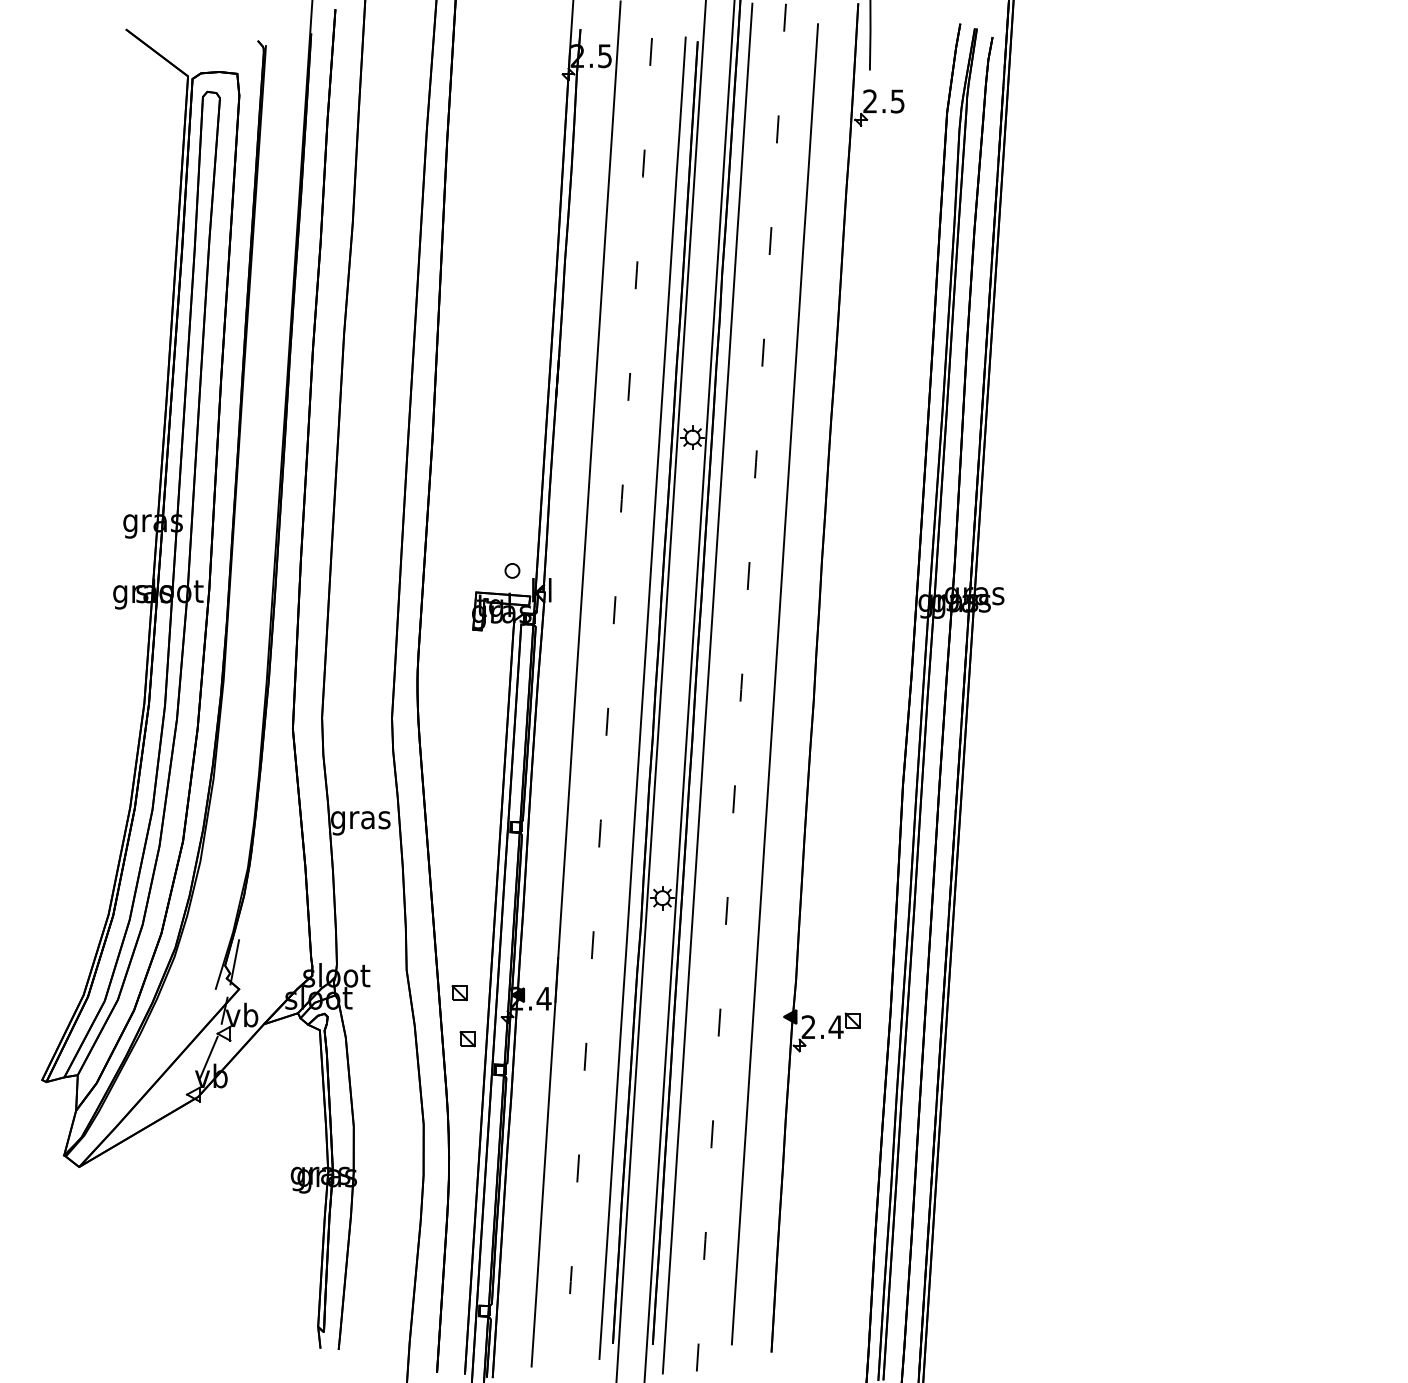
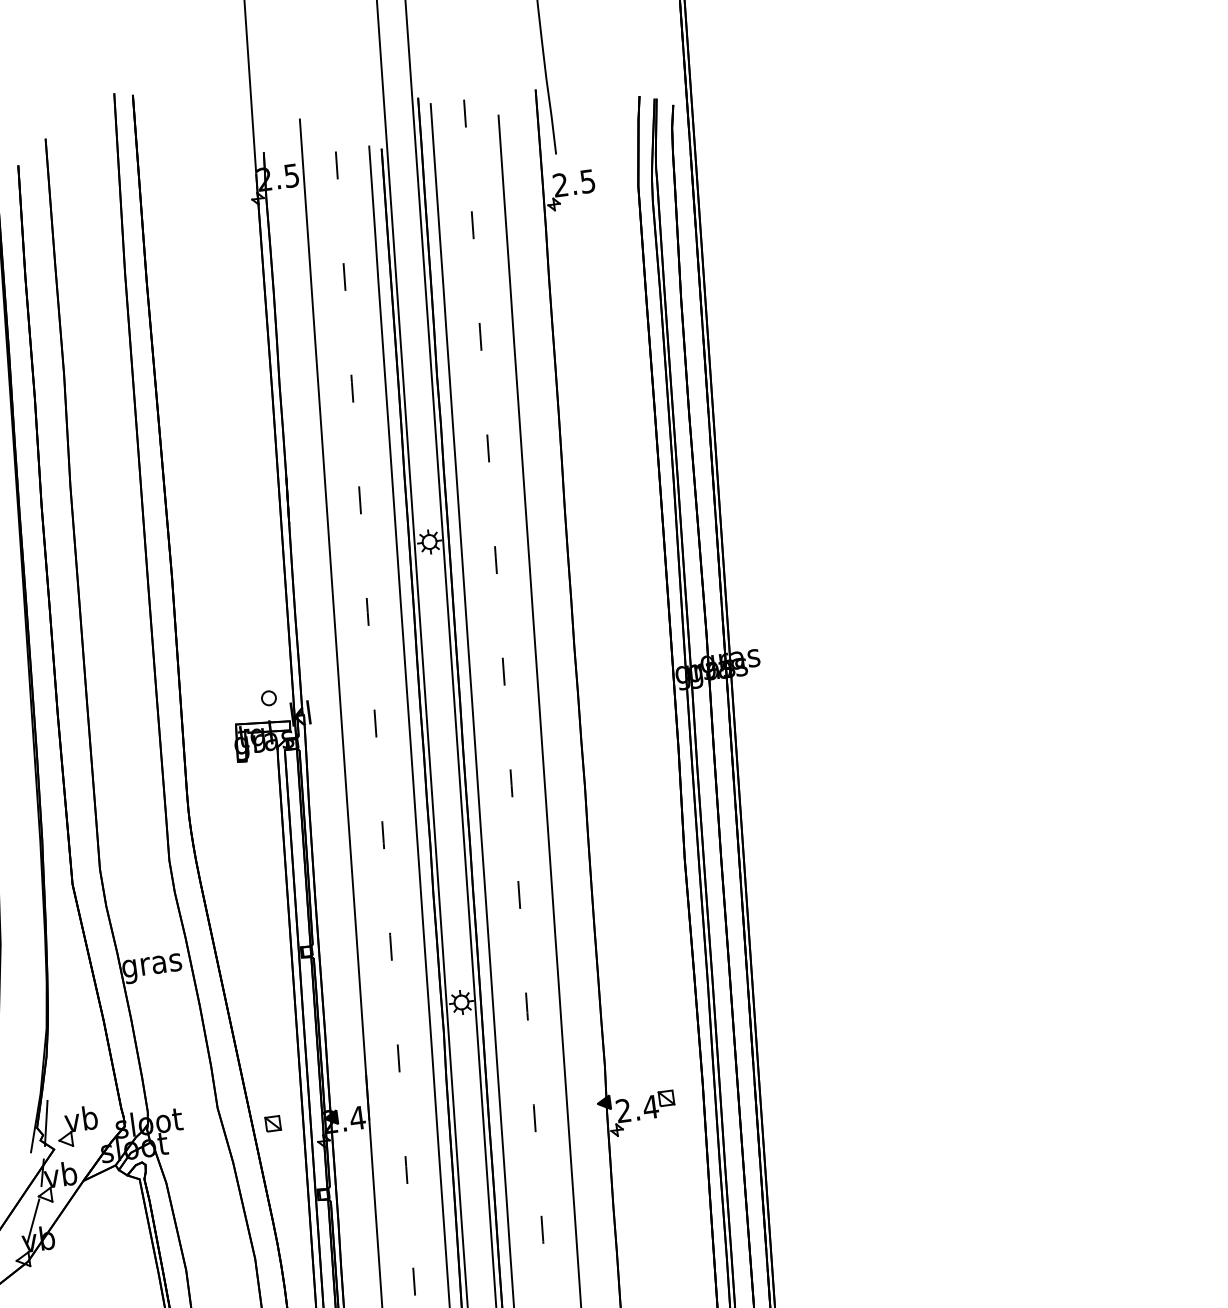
part: (265, 969) -> (77, 1126), added
part: (467, 1039) -> (287, 1168), removed

